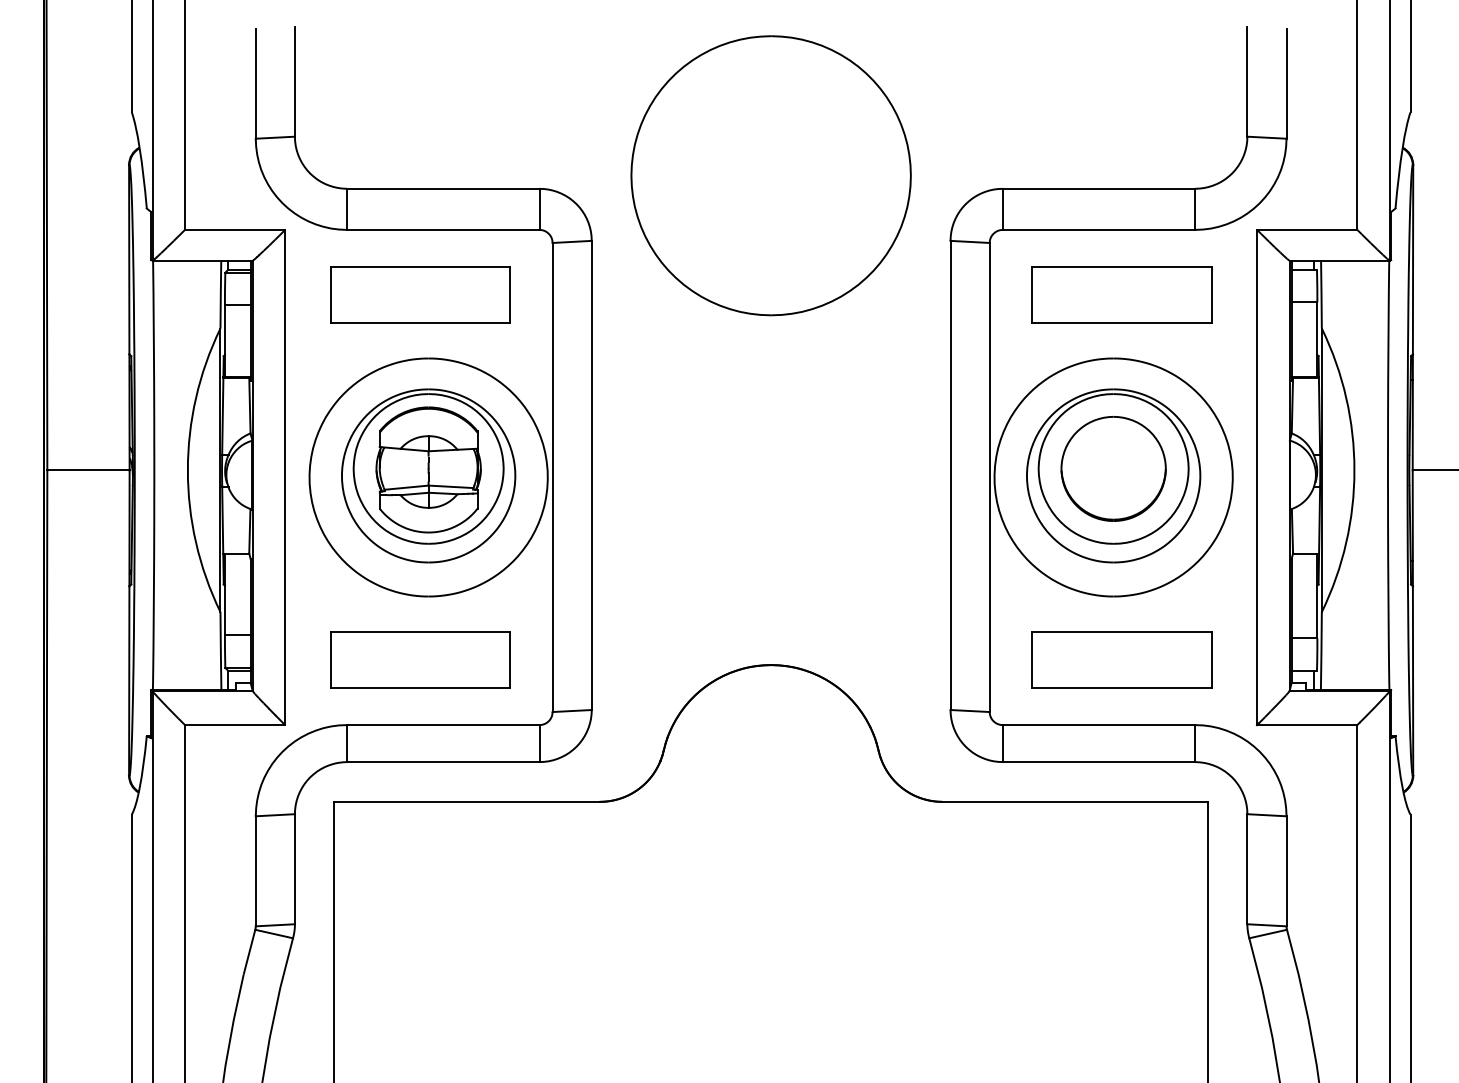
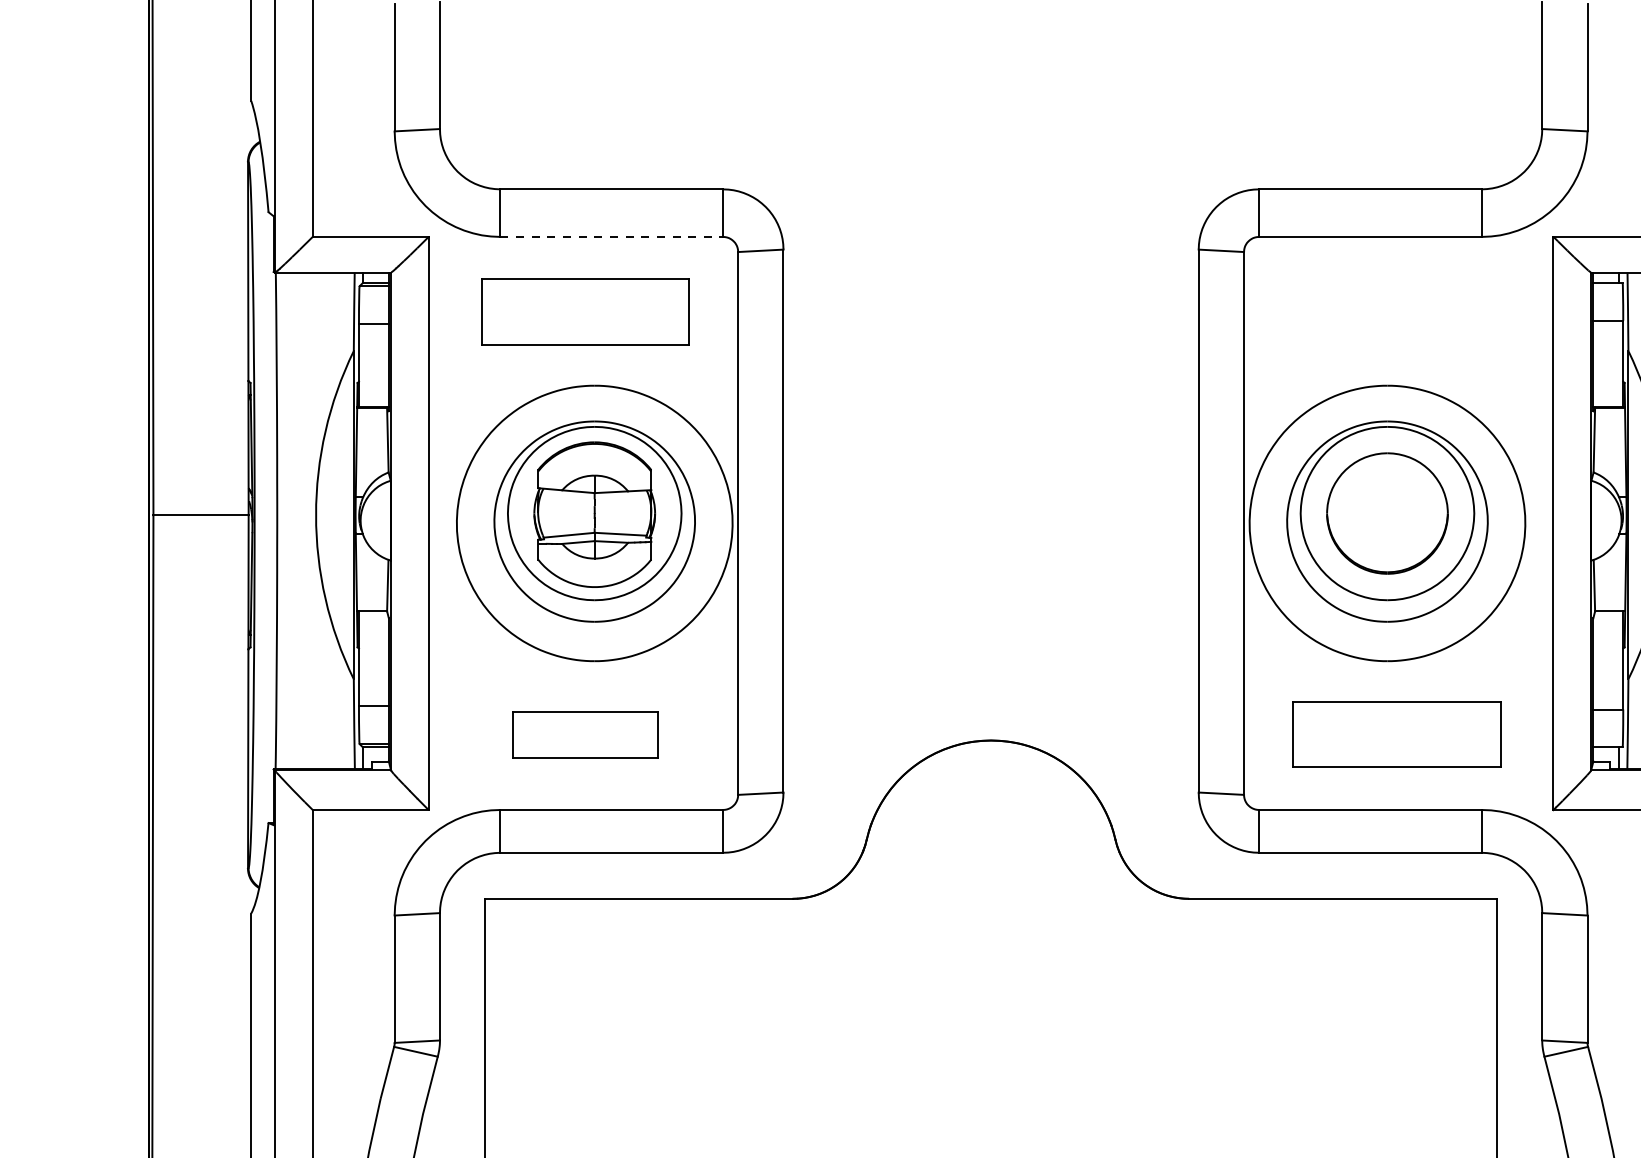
part: (770, 175) -> (990, 173), removed
line: (443, 229) -> (611, 236), solid -> dashed
part: (1121, 294) -> (1396, 311), removed
part: (420, 659) -> (585, 734), size x0.7

